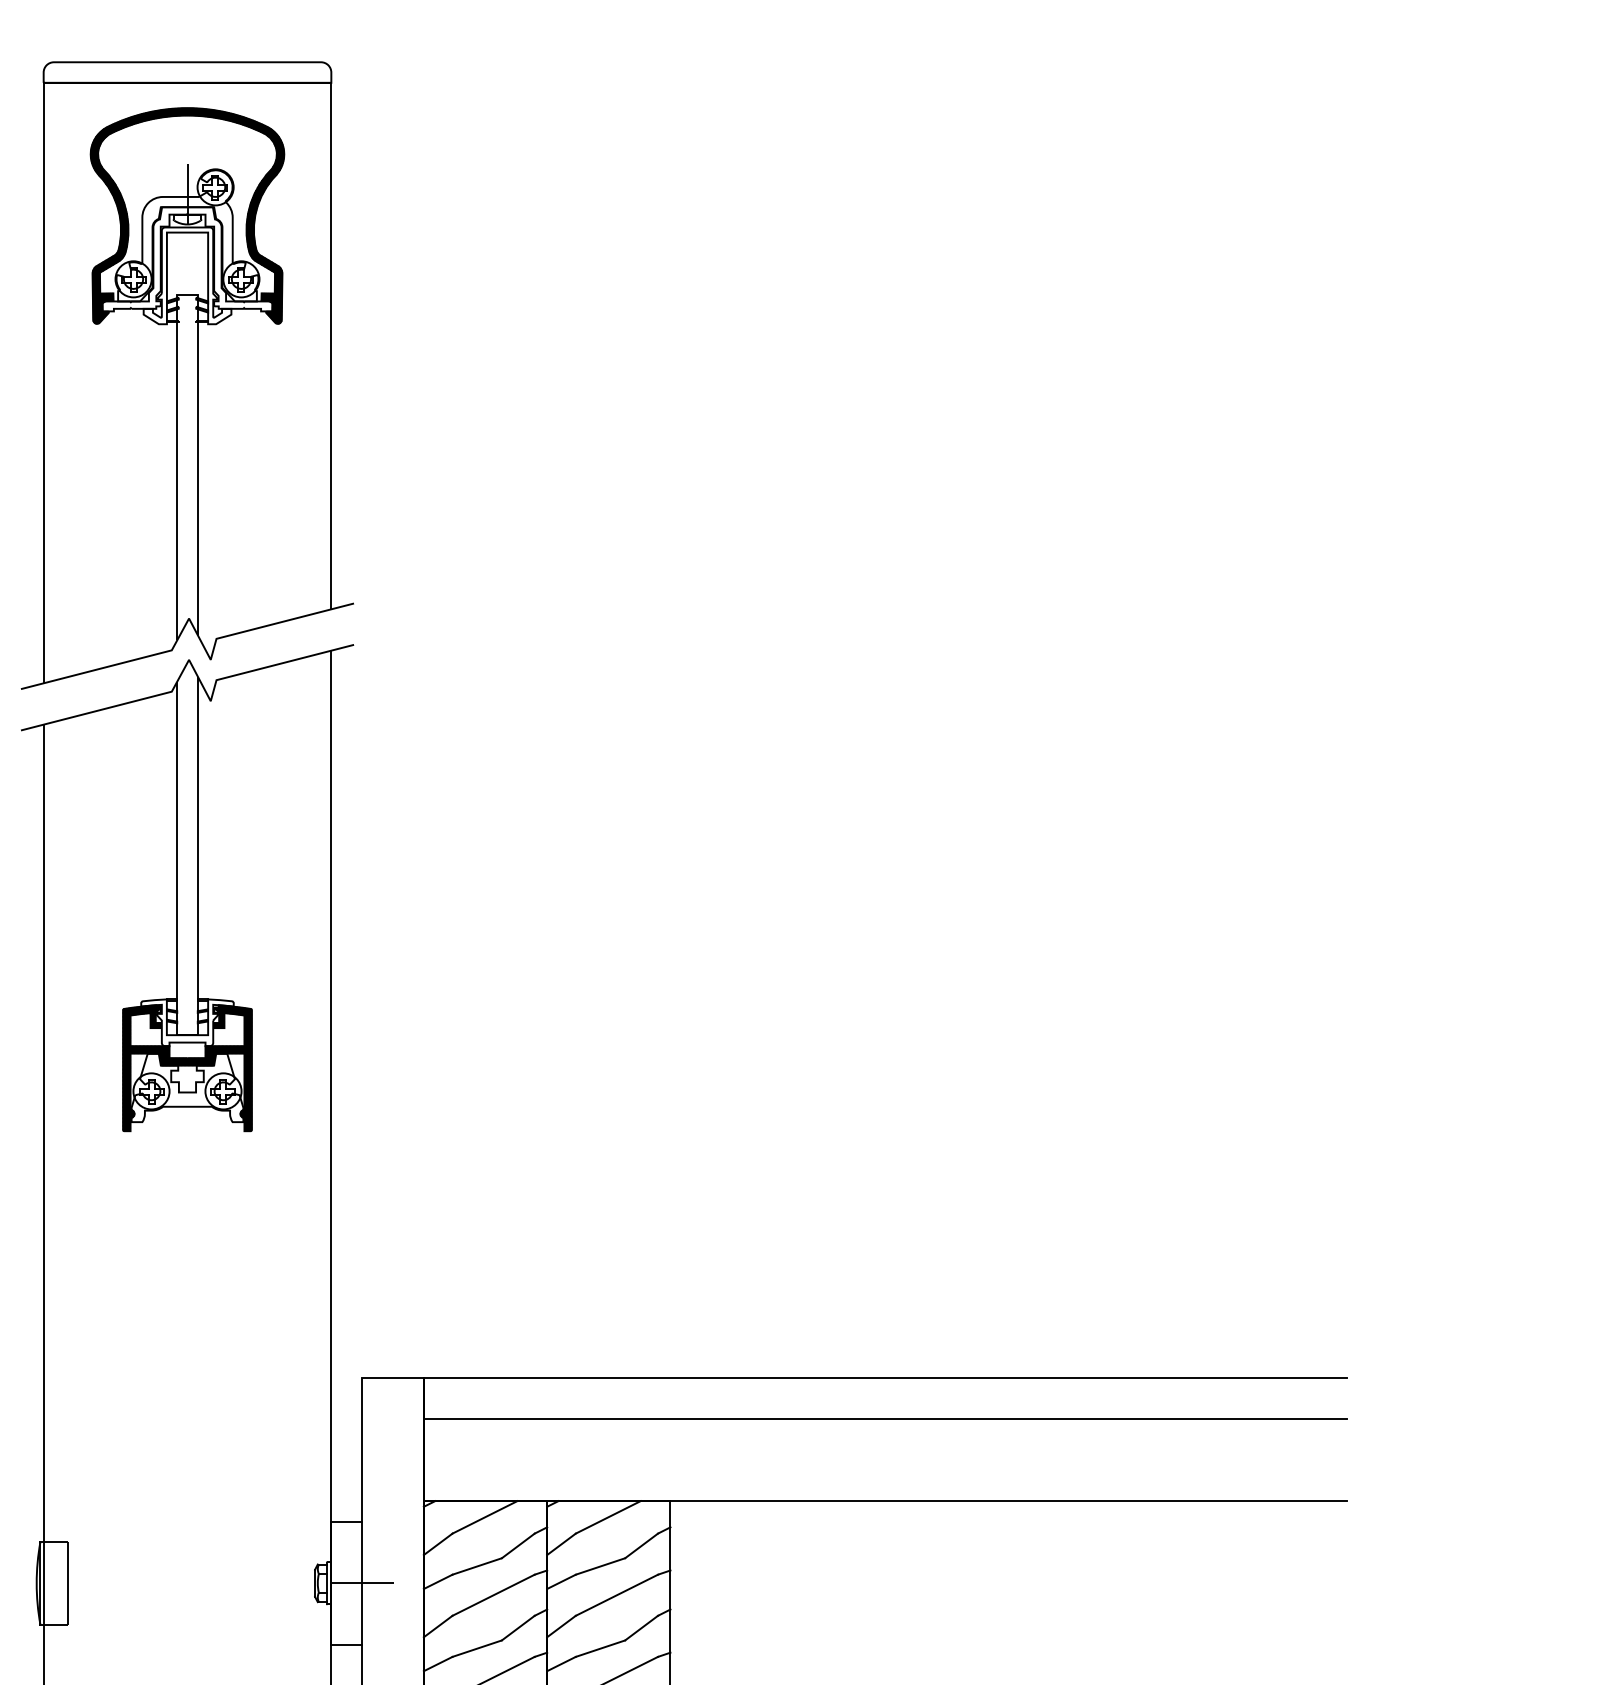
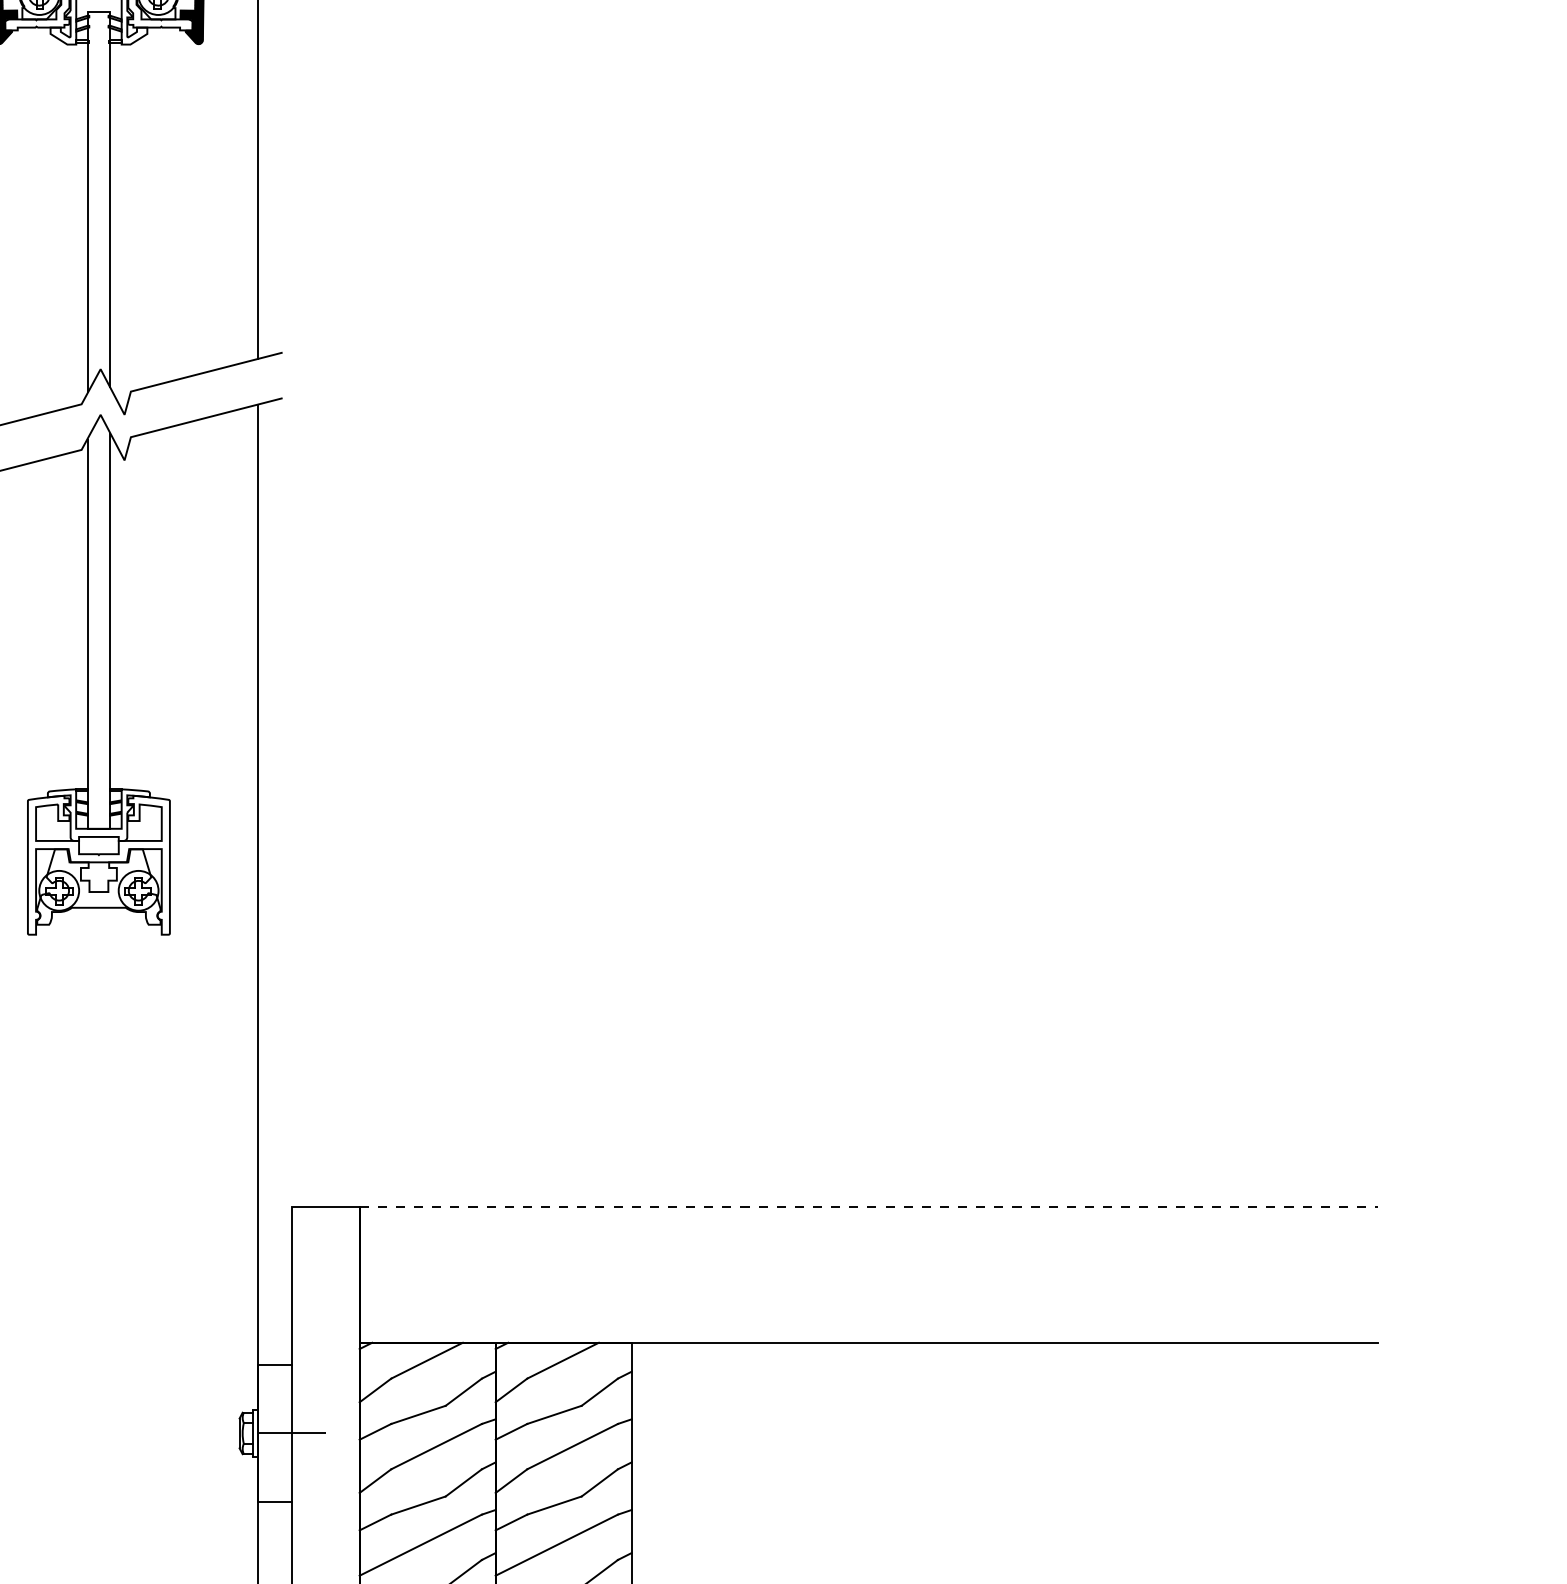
hatch: (187, 1068) -> (98, 865), removed
line: (885, 1377) -> (868, 1206), solid -> dashed
line: (884, 1418) -> (867, 1251), removed

